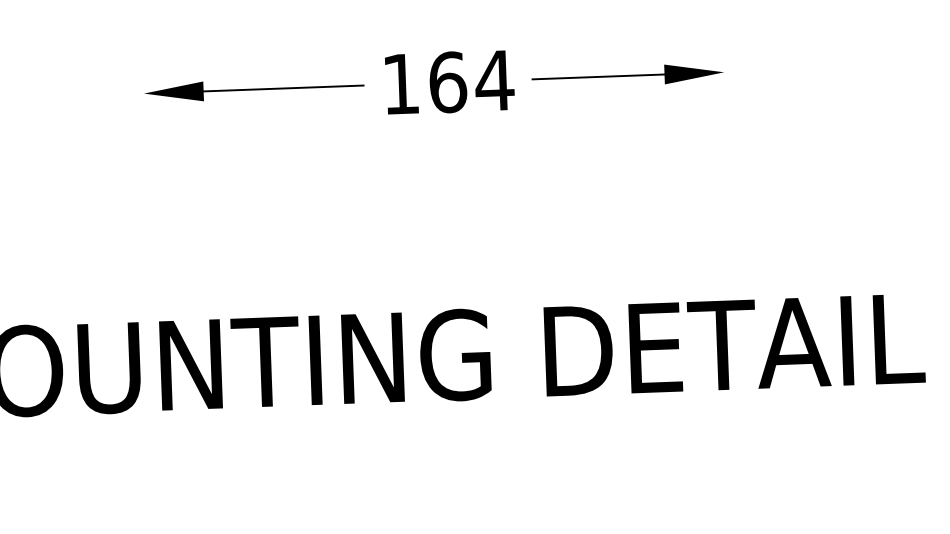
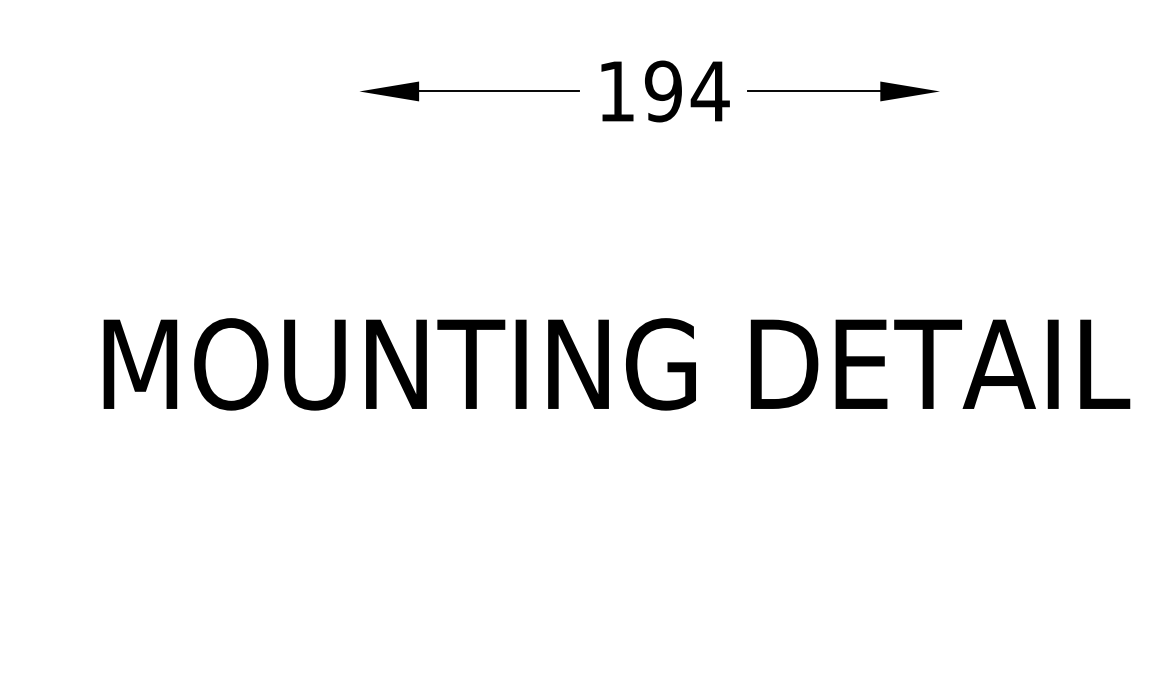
text: (447, 82) -> (663, 91), 164 -> 194

